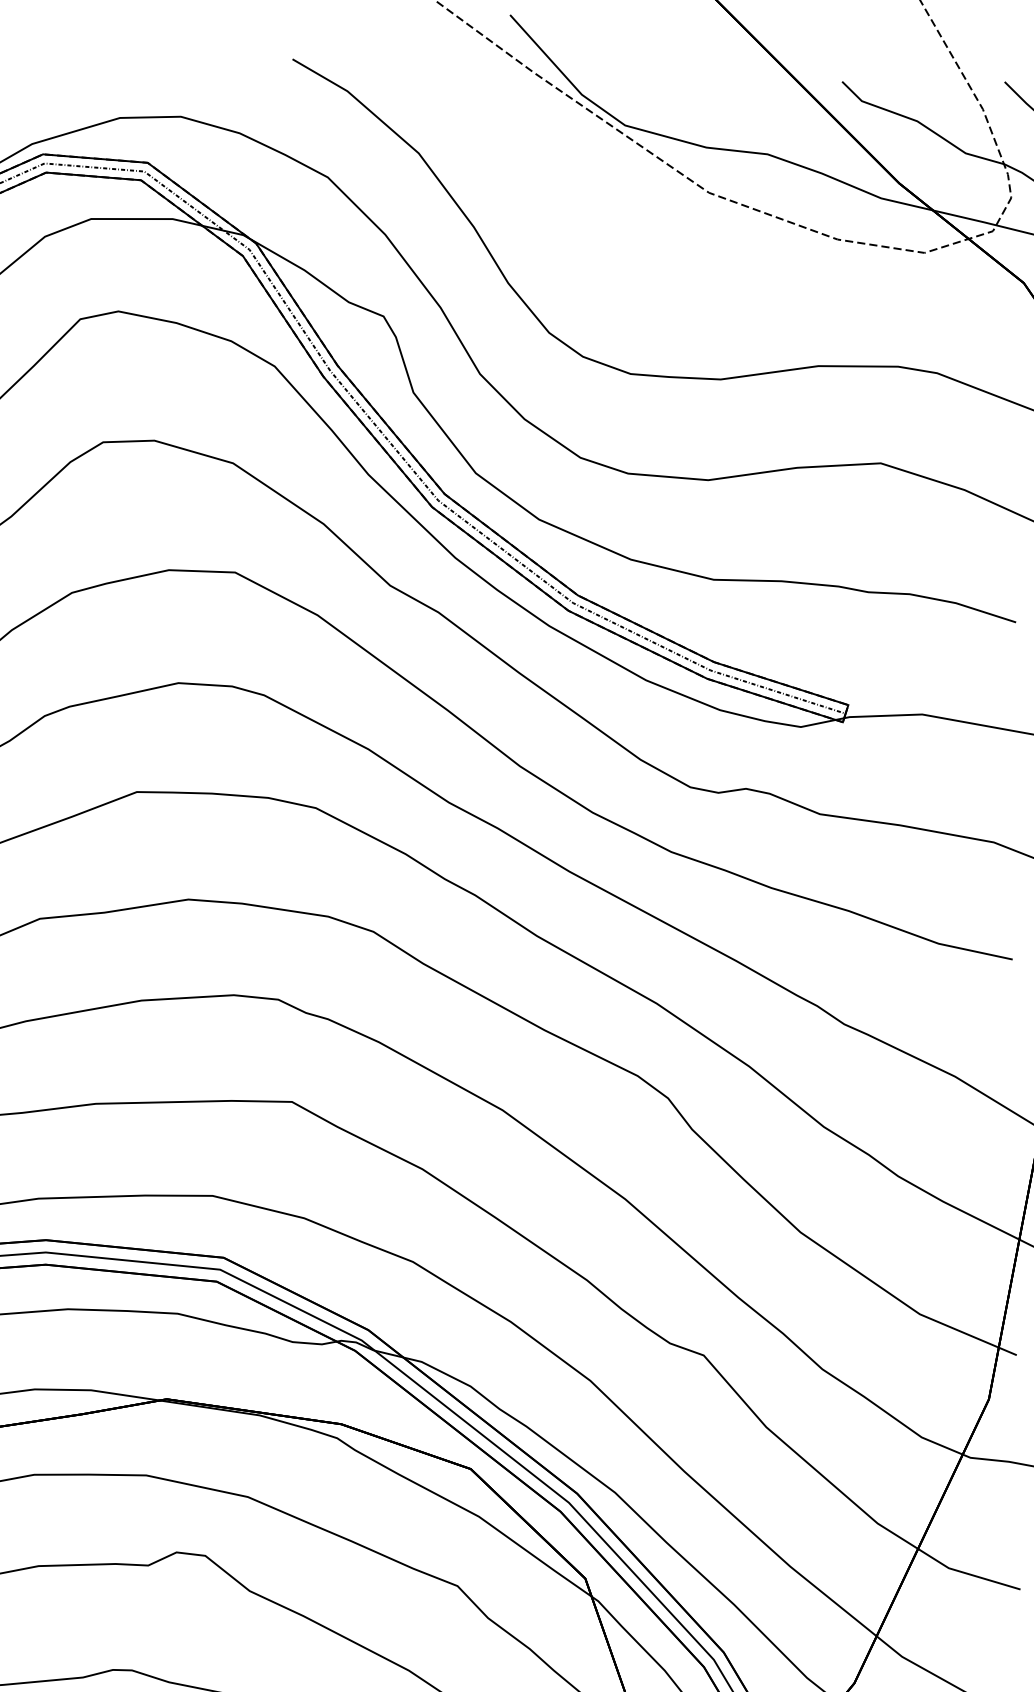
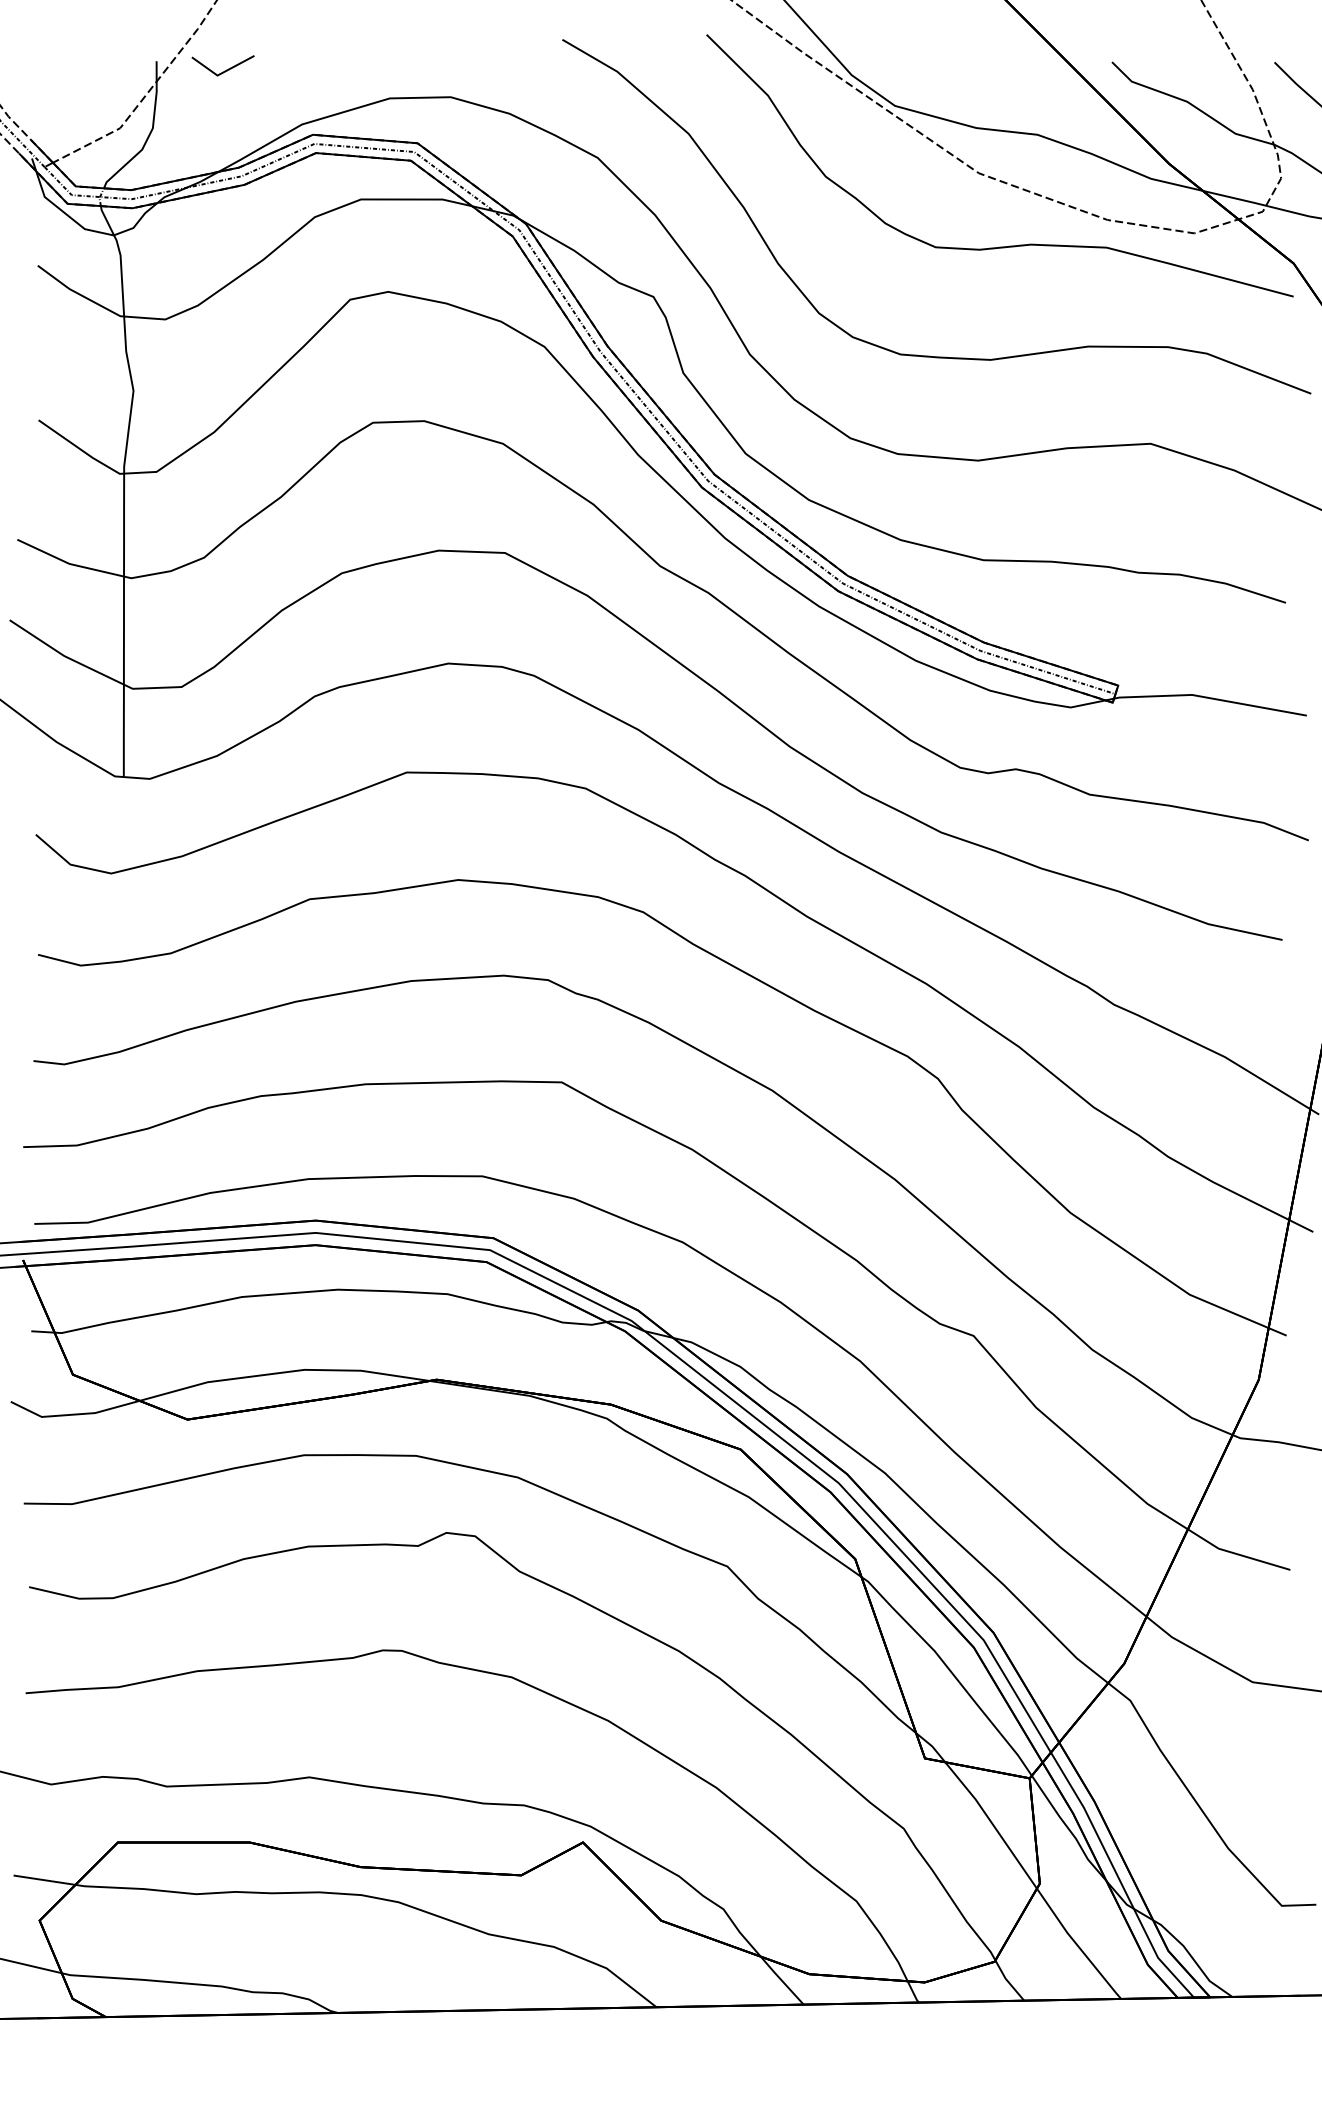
part: (739, 265) -> (1009, 245), added

